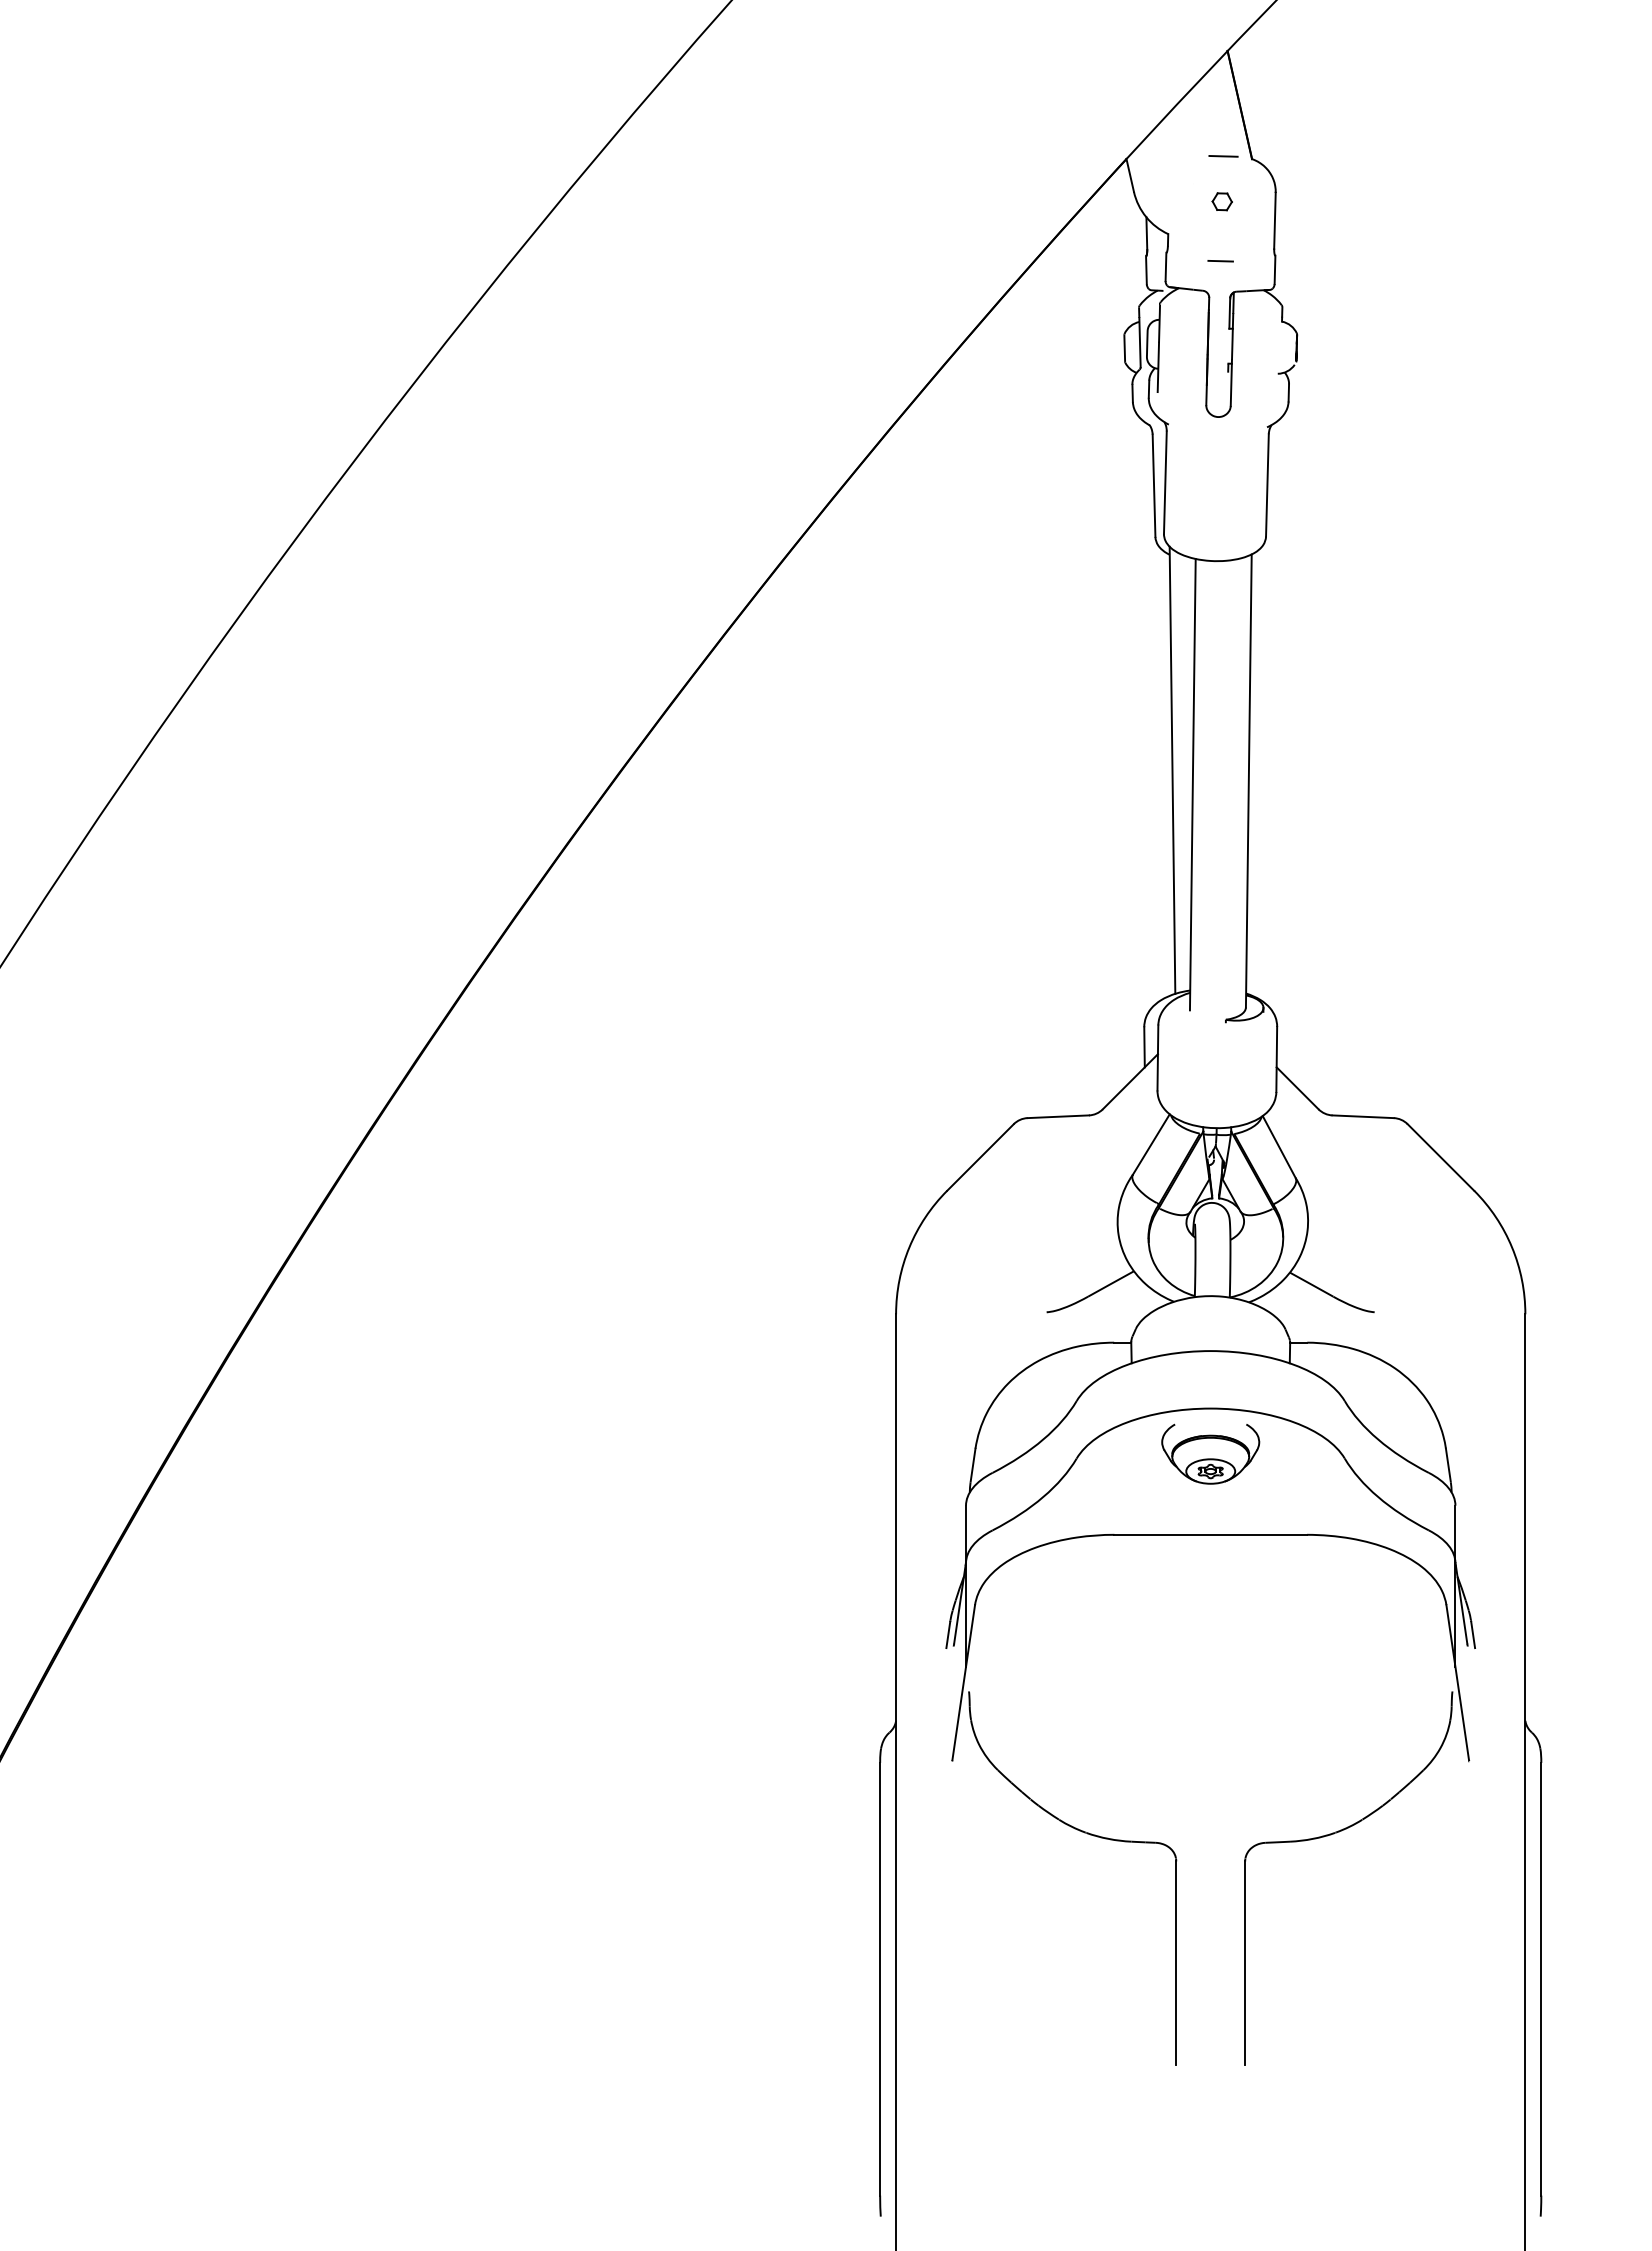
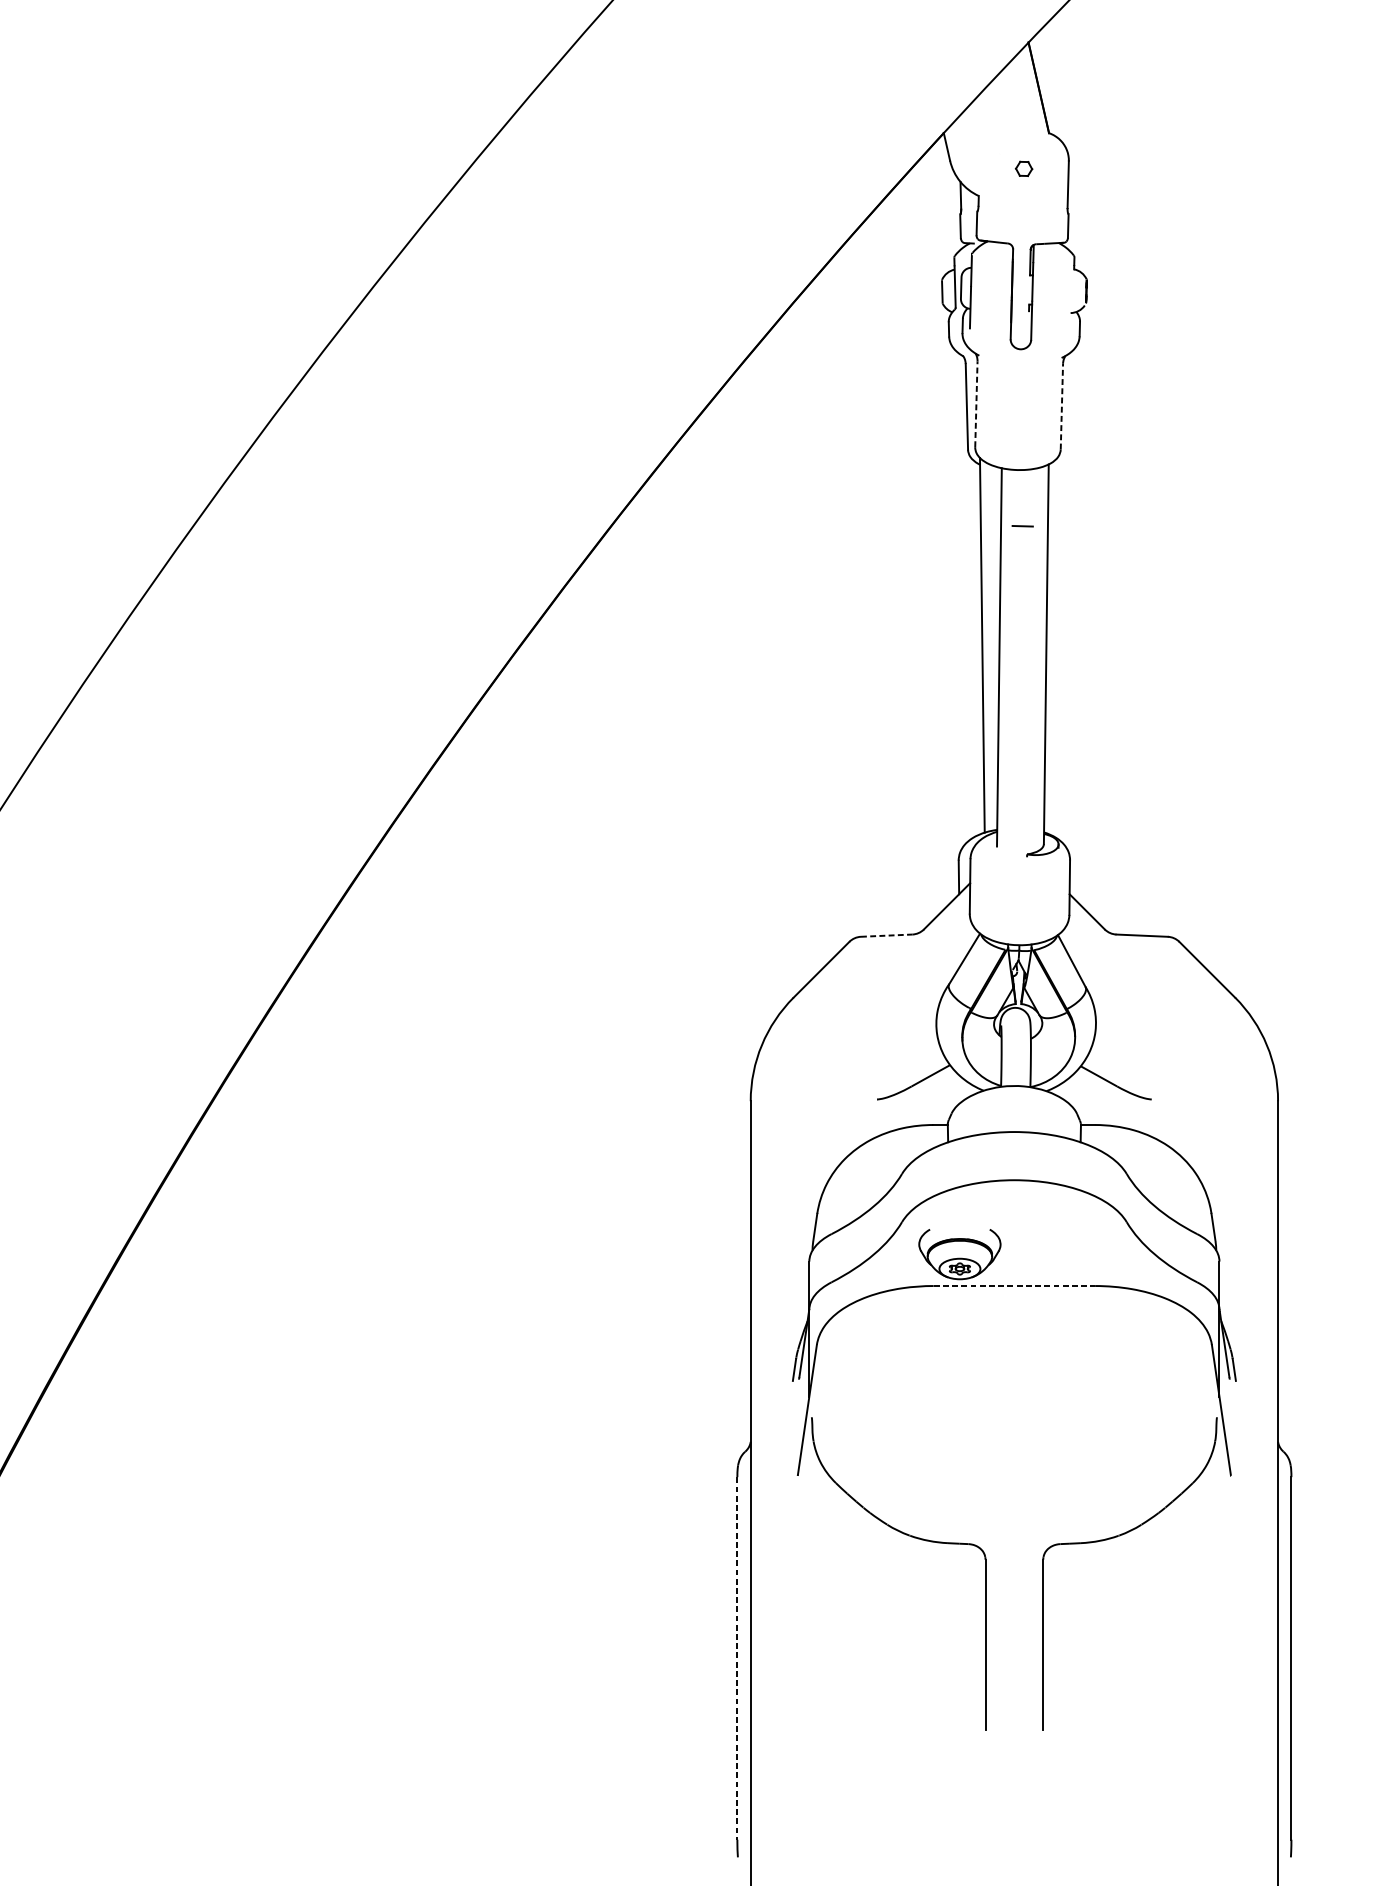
line: (1223, 156) -> (1025, 130), removed
line: (1220, 261) -> (1022, 526), moved
line: (1165, 482) -> (976, 404), solid -> dashed
line: (1267, 484) -> (1061, 405), solid -> dashed
line: (1058, 1116) -> (886, 935), solid -> dashed
part: (1210, 1453) -> (959, 1253), moved
line: (1211, 1534) -> (1015, 1285), solid -> dashed
line: (880, 1979) -> (737, 1658), solid -> dashed

